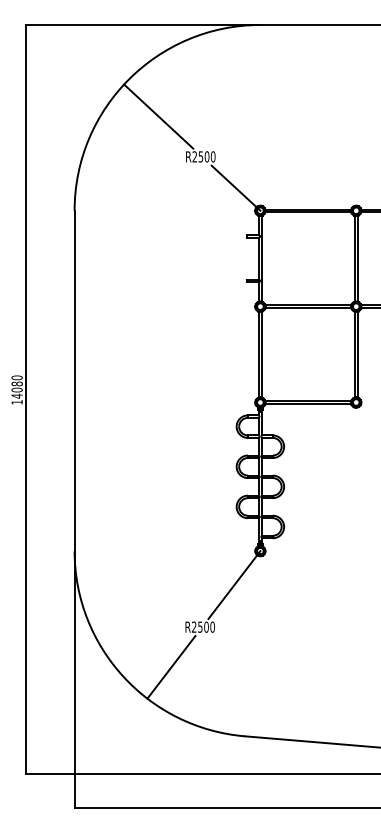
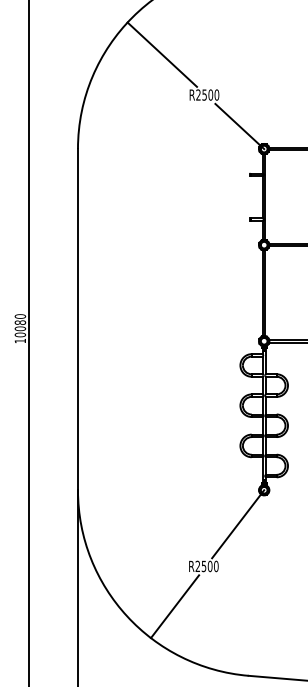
text: (16, 395) -> (19, 334), 14080 -> 10080

